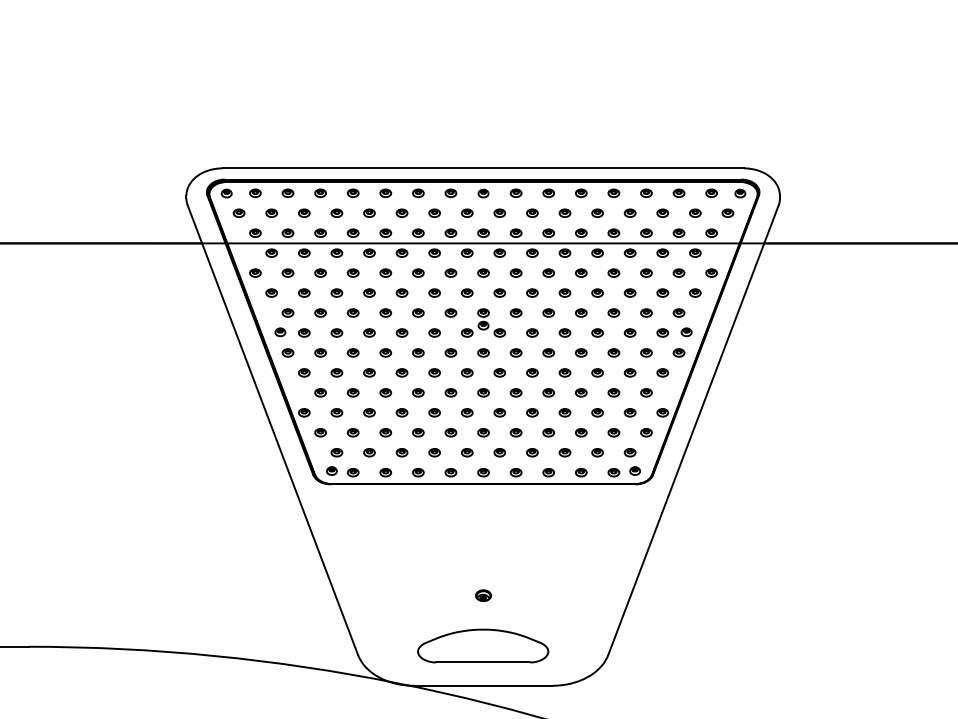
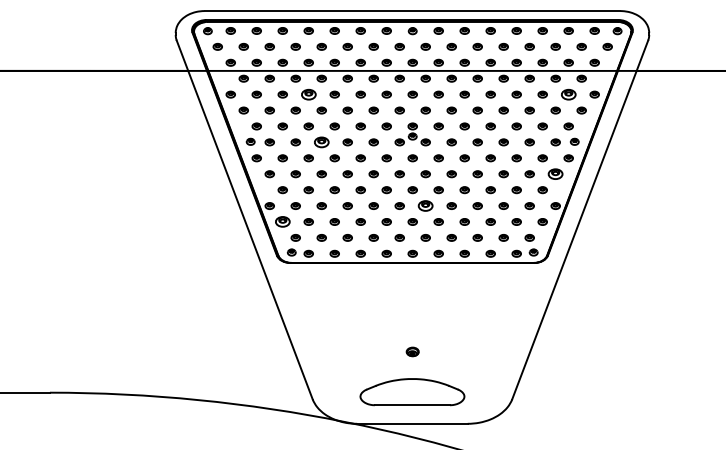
part: (352, 272) -> (308, 94), size x1.6
part: (678, 272) -> (568, 94), size x1.6
part: (369, 332) -> (321, 141), size x1.6
part: (662, 372) -> (555, 173), size x1.6
part: (499, 412) -> (425, 205), size x1.6
part: (320, 432) -> (282, 221), size x1.6

